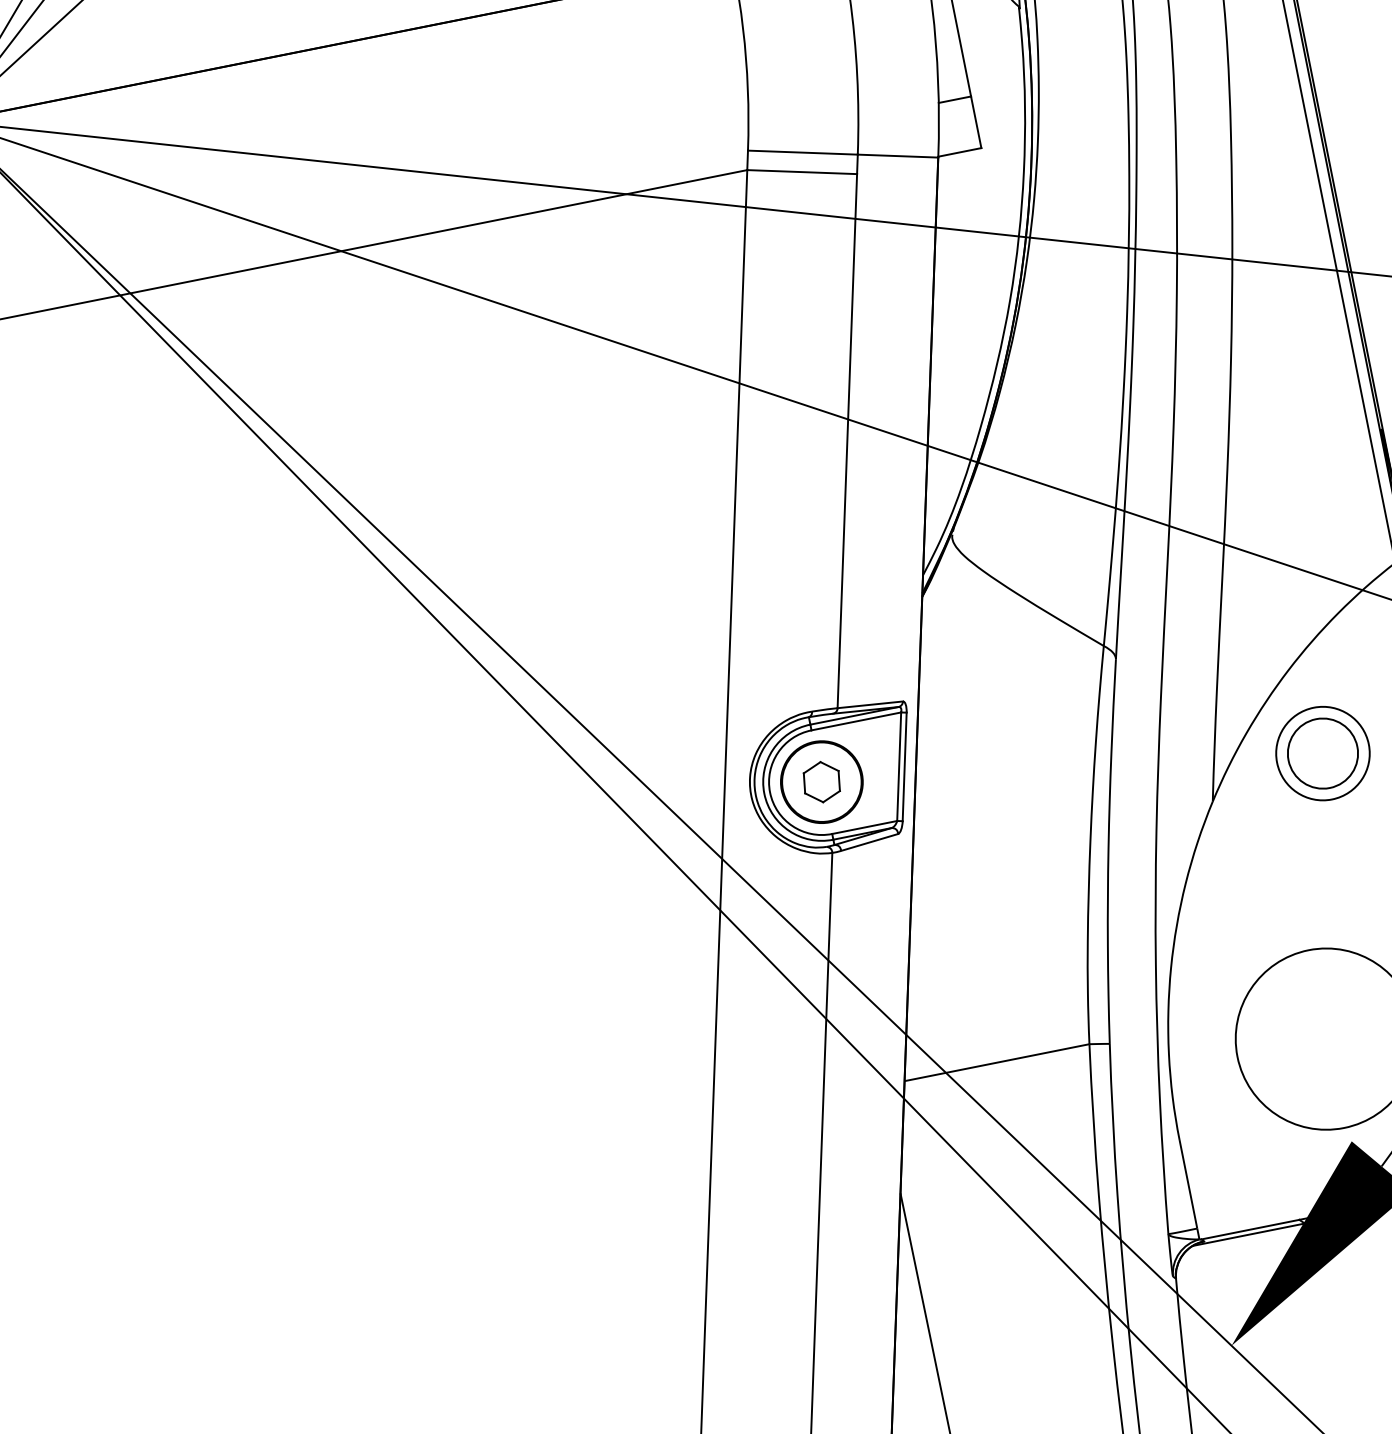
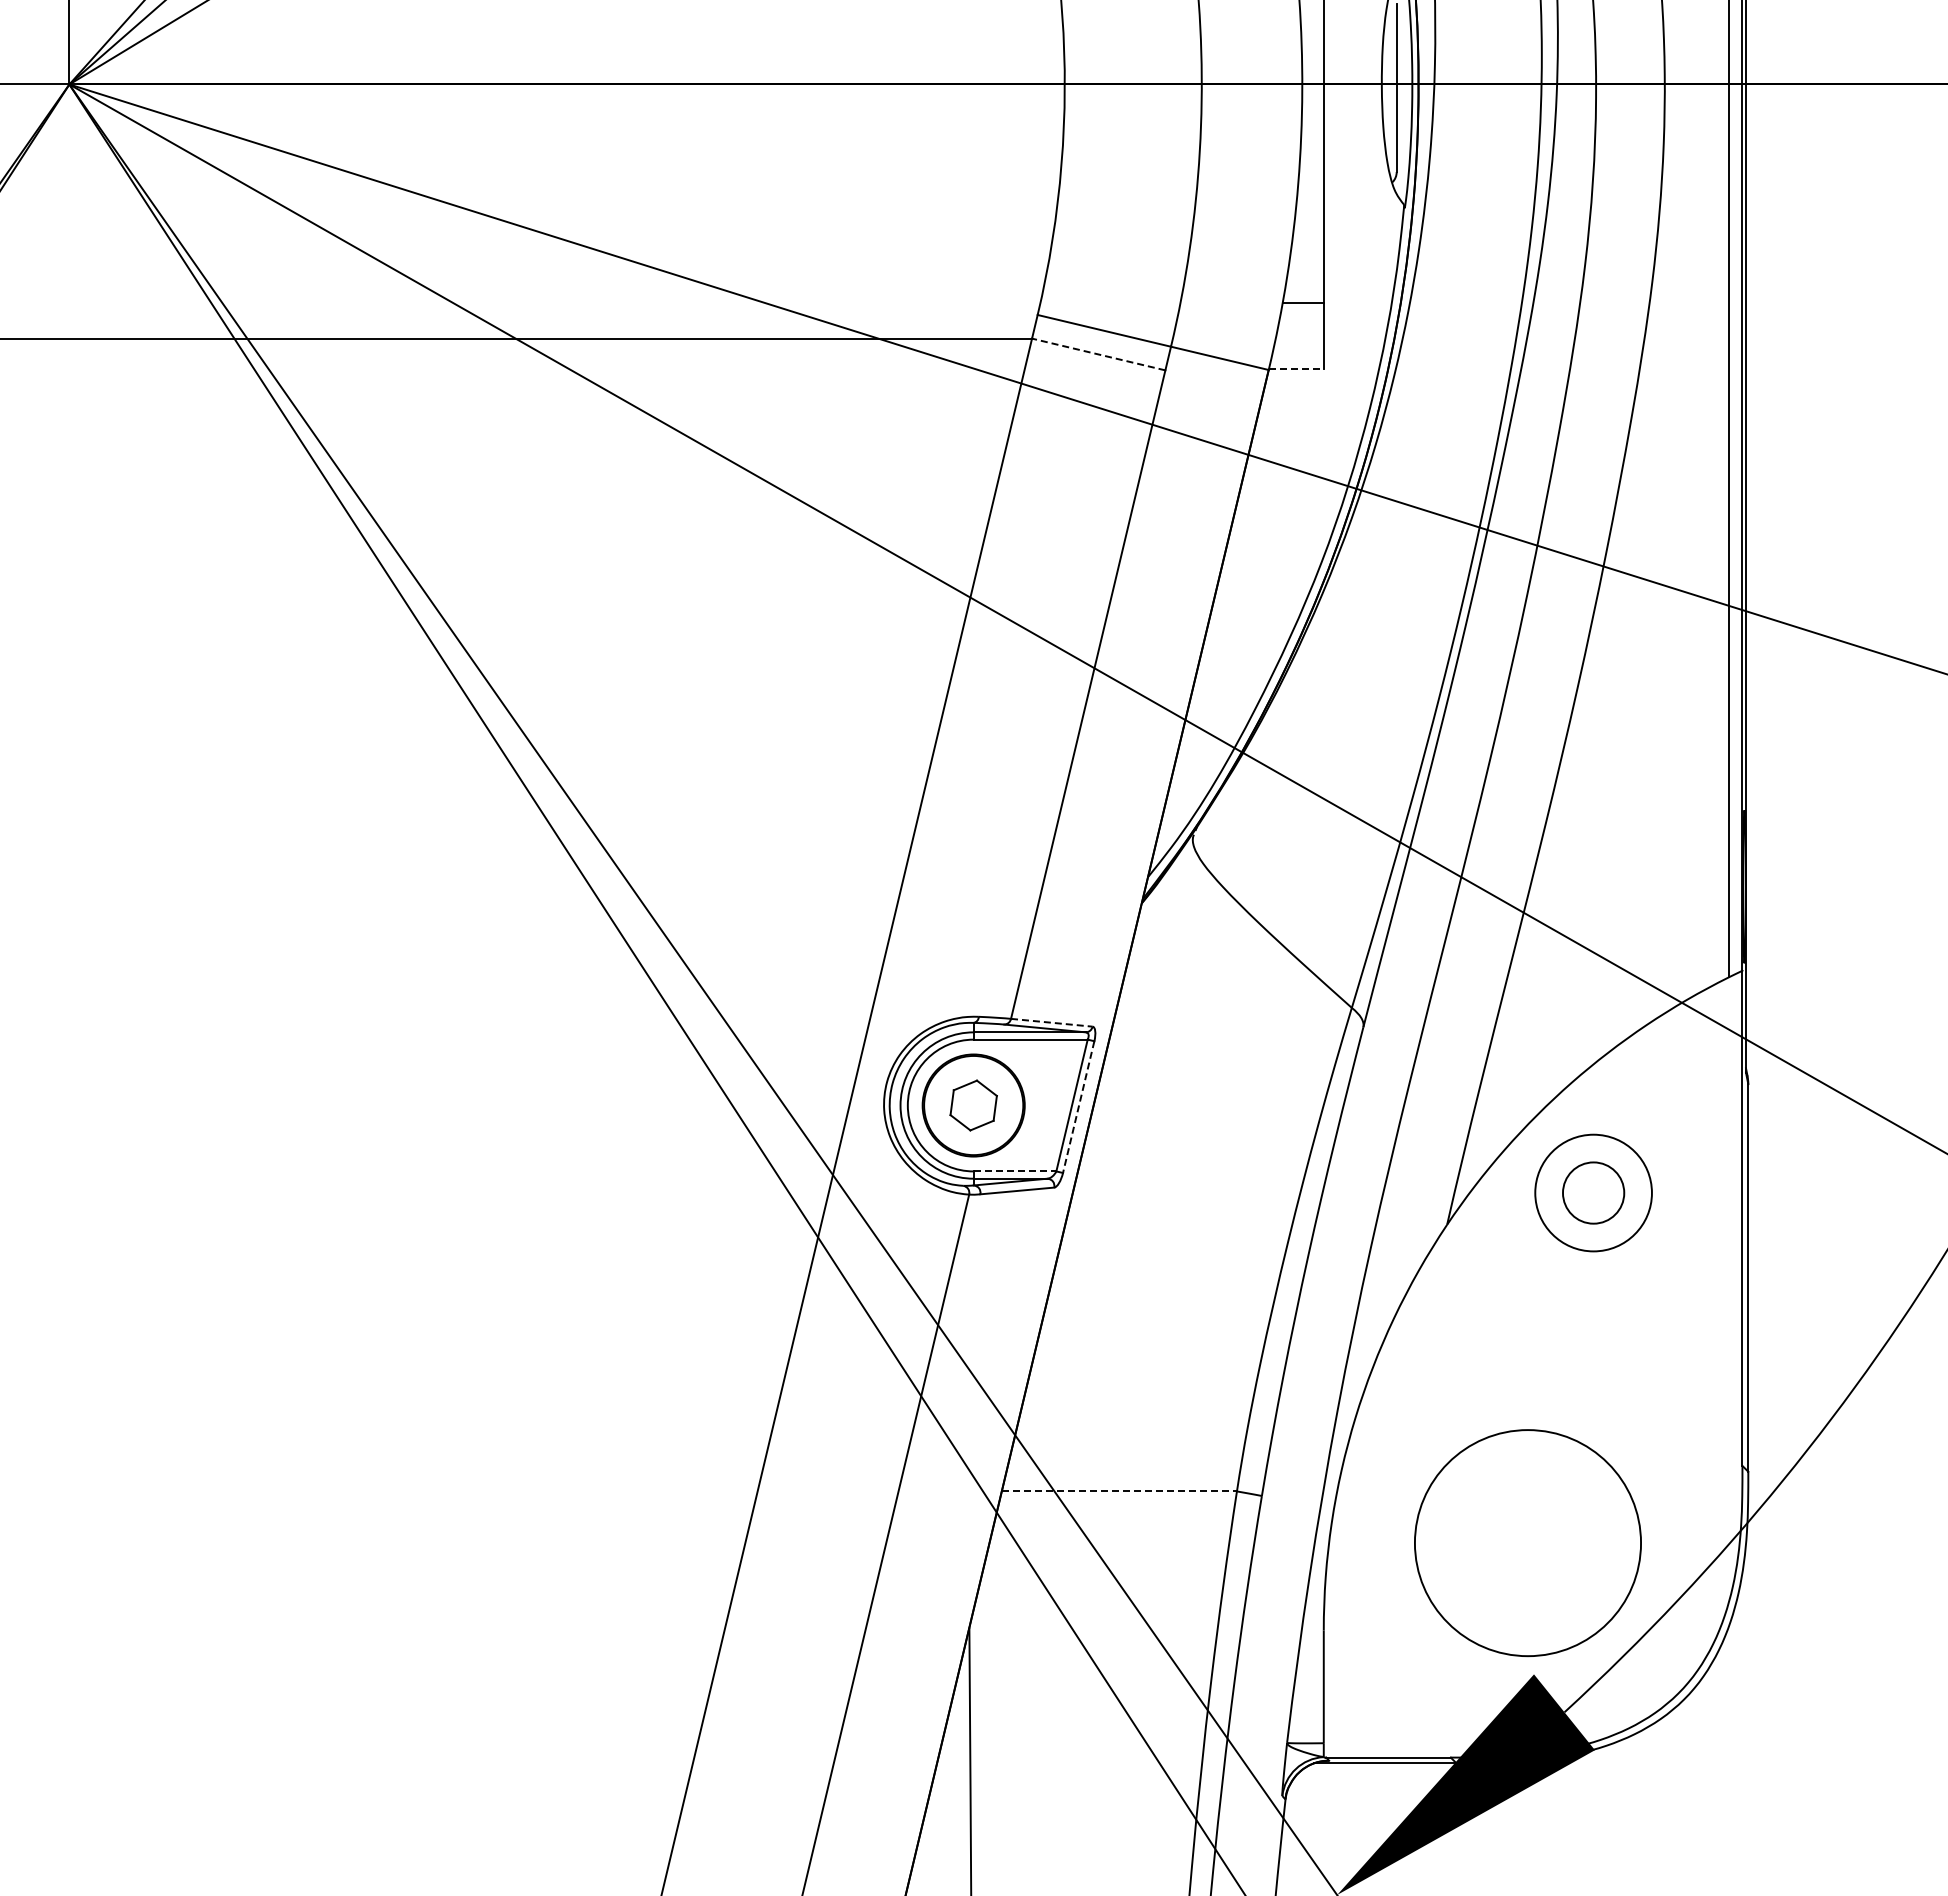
line: (959, 152) -> (1296, 368), solid -> dashed
line: (802, 172) -> (1098, 354), solid -> dashed
line: (869, 704) -> (1051, 1022), solid -> dashed
circle: (1322, 753) -> (1593, 1192), size x0.7
line: (904, 767) -> (1078, 1107), solid -> dashed
line: (865, 827) -> (1015, 1171), solid -> dashed
line: (996, 1062) -> (1118, 1491), solid -> dashed

